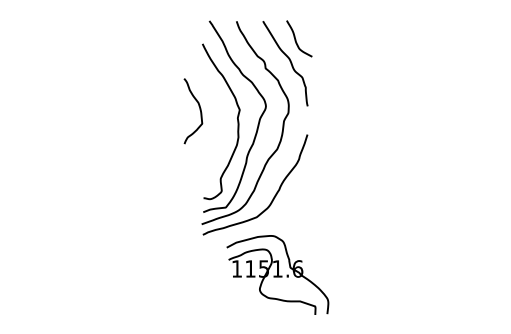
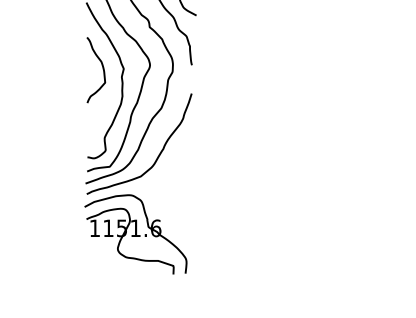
curve: (199, 110) -> (102, 69), moved
part: (277, 274) -> (135, 233), moved

